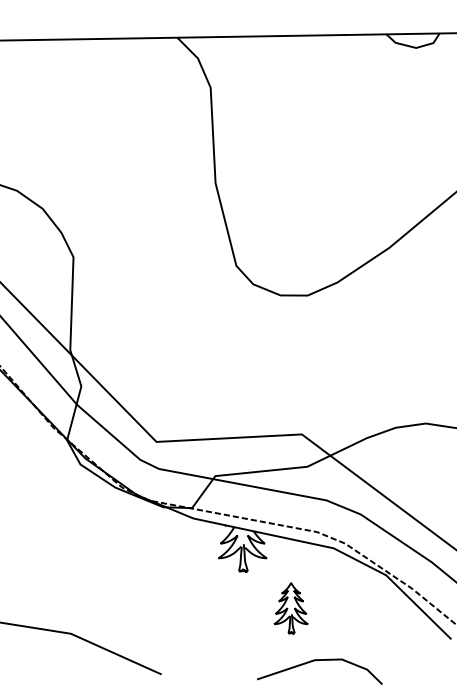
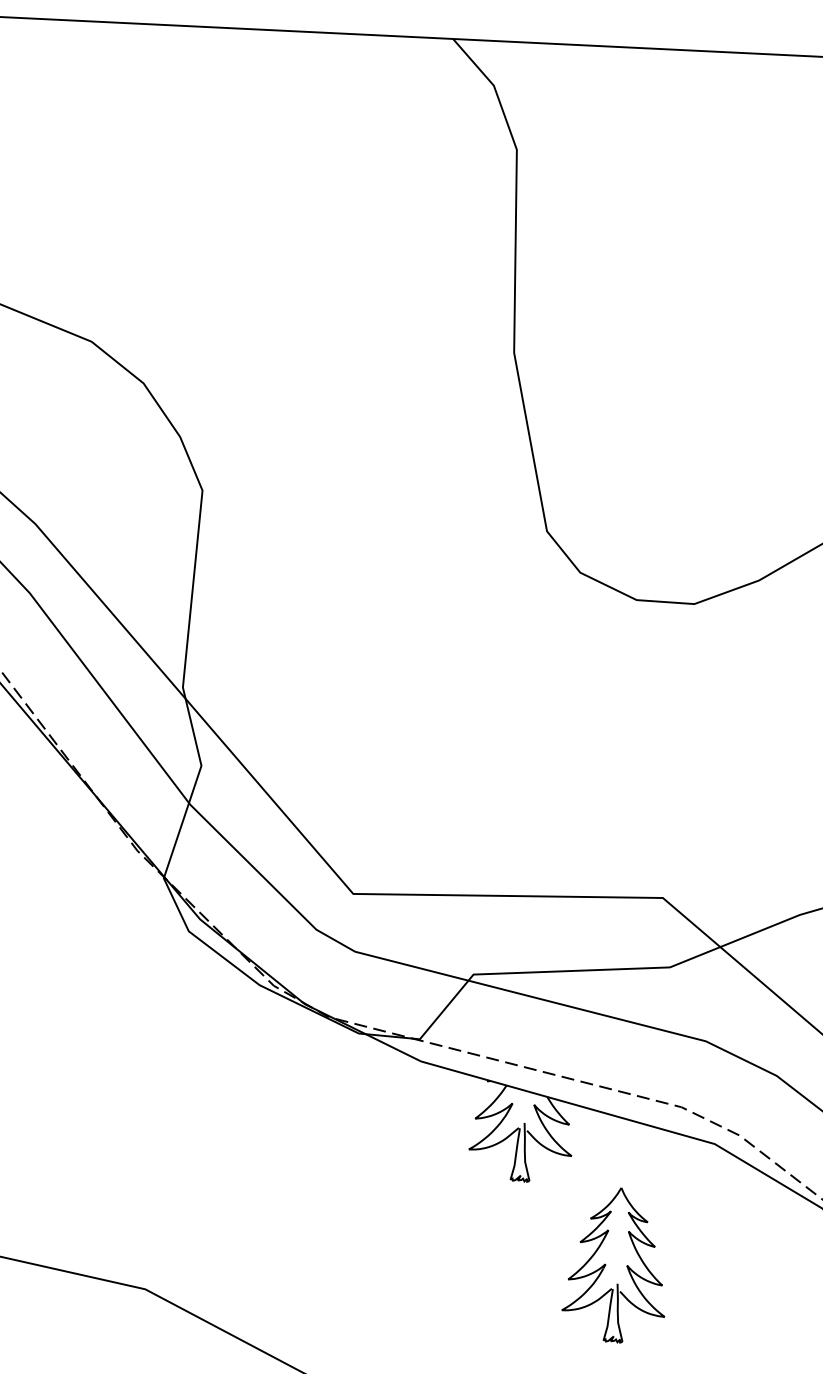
part: (290, 608) -> (614, 1265), size x1.43

